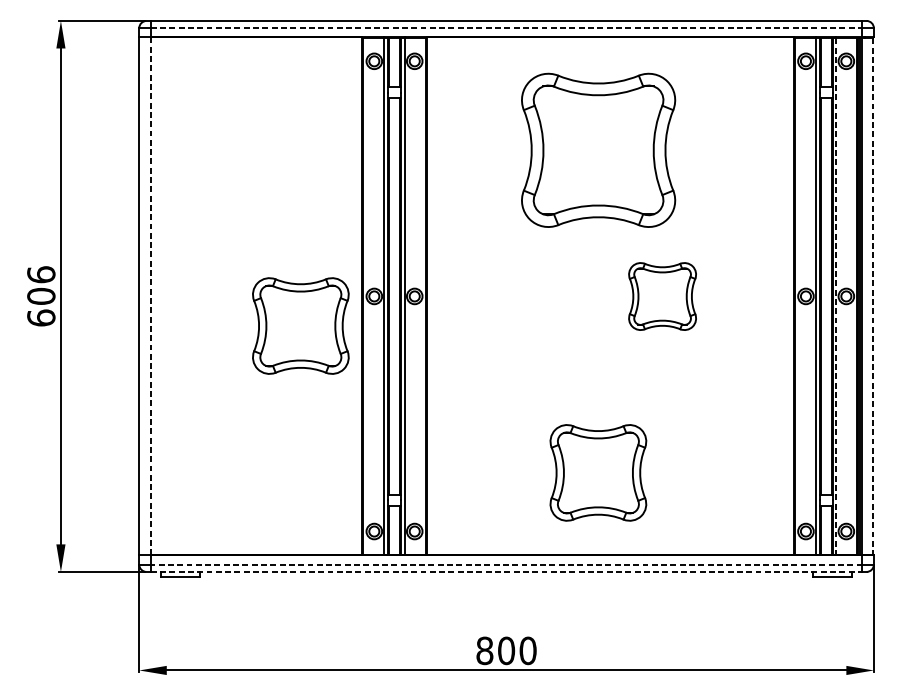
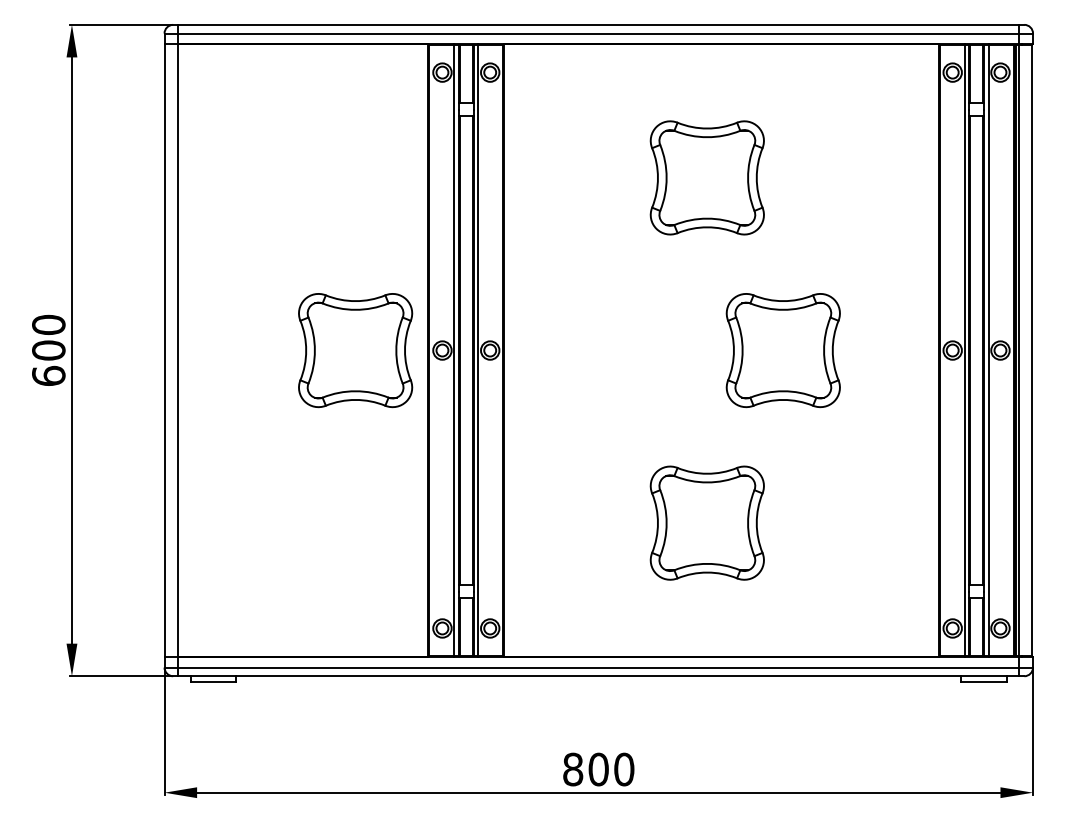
line: (506, 28) -> (598, 33), dashed -> solid
part: (597, 150) -> (706, 177), size x0.62
text: (41, 274) -> (48, 324), 606 -> 600
part: (661, 296) -> (782, 350), size x1.43
line: (151, 297) -> (178, 351), dashed -> solid
line: (836, 297) -> (988, 351), dashed -> solid
line: (872, 297) -> (1031, 351), dashed -> solid
part: (300, 326) -> (355, 350), moved
part: (597, 472) -> (706, 522), moved
line: (506, 564) -> (598, 667), dashed -> solid
line: (506, 572) -> (598, 676), dashed -> solid

